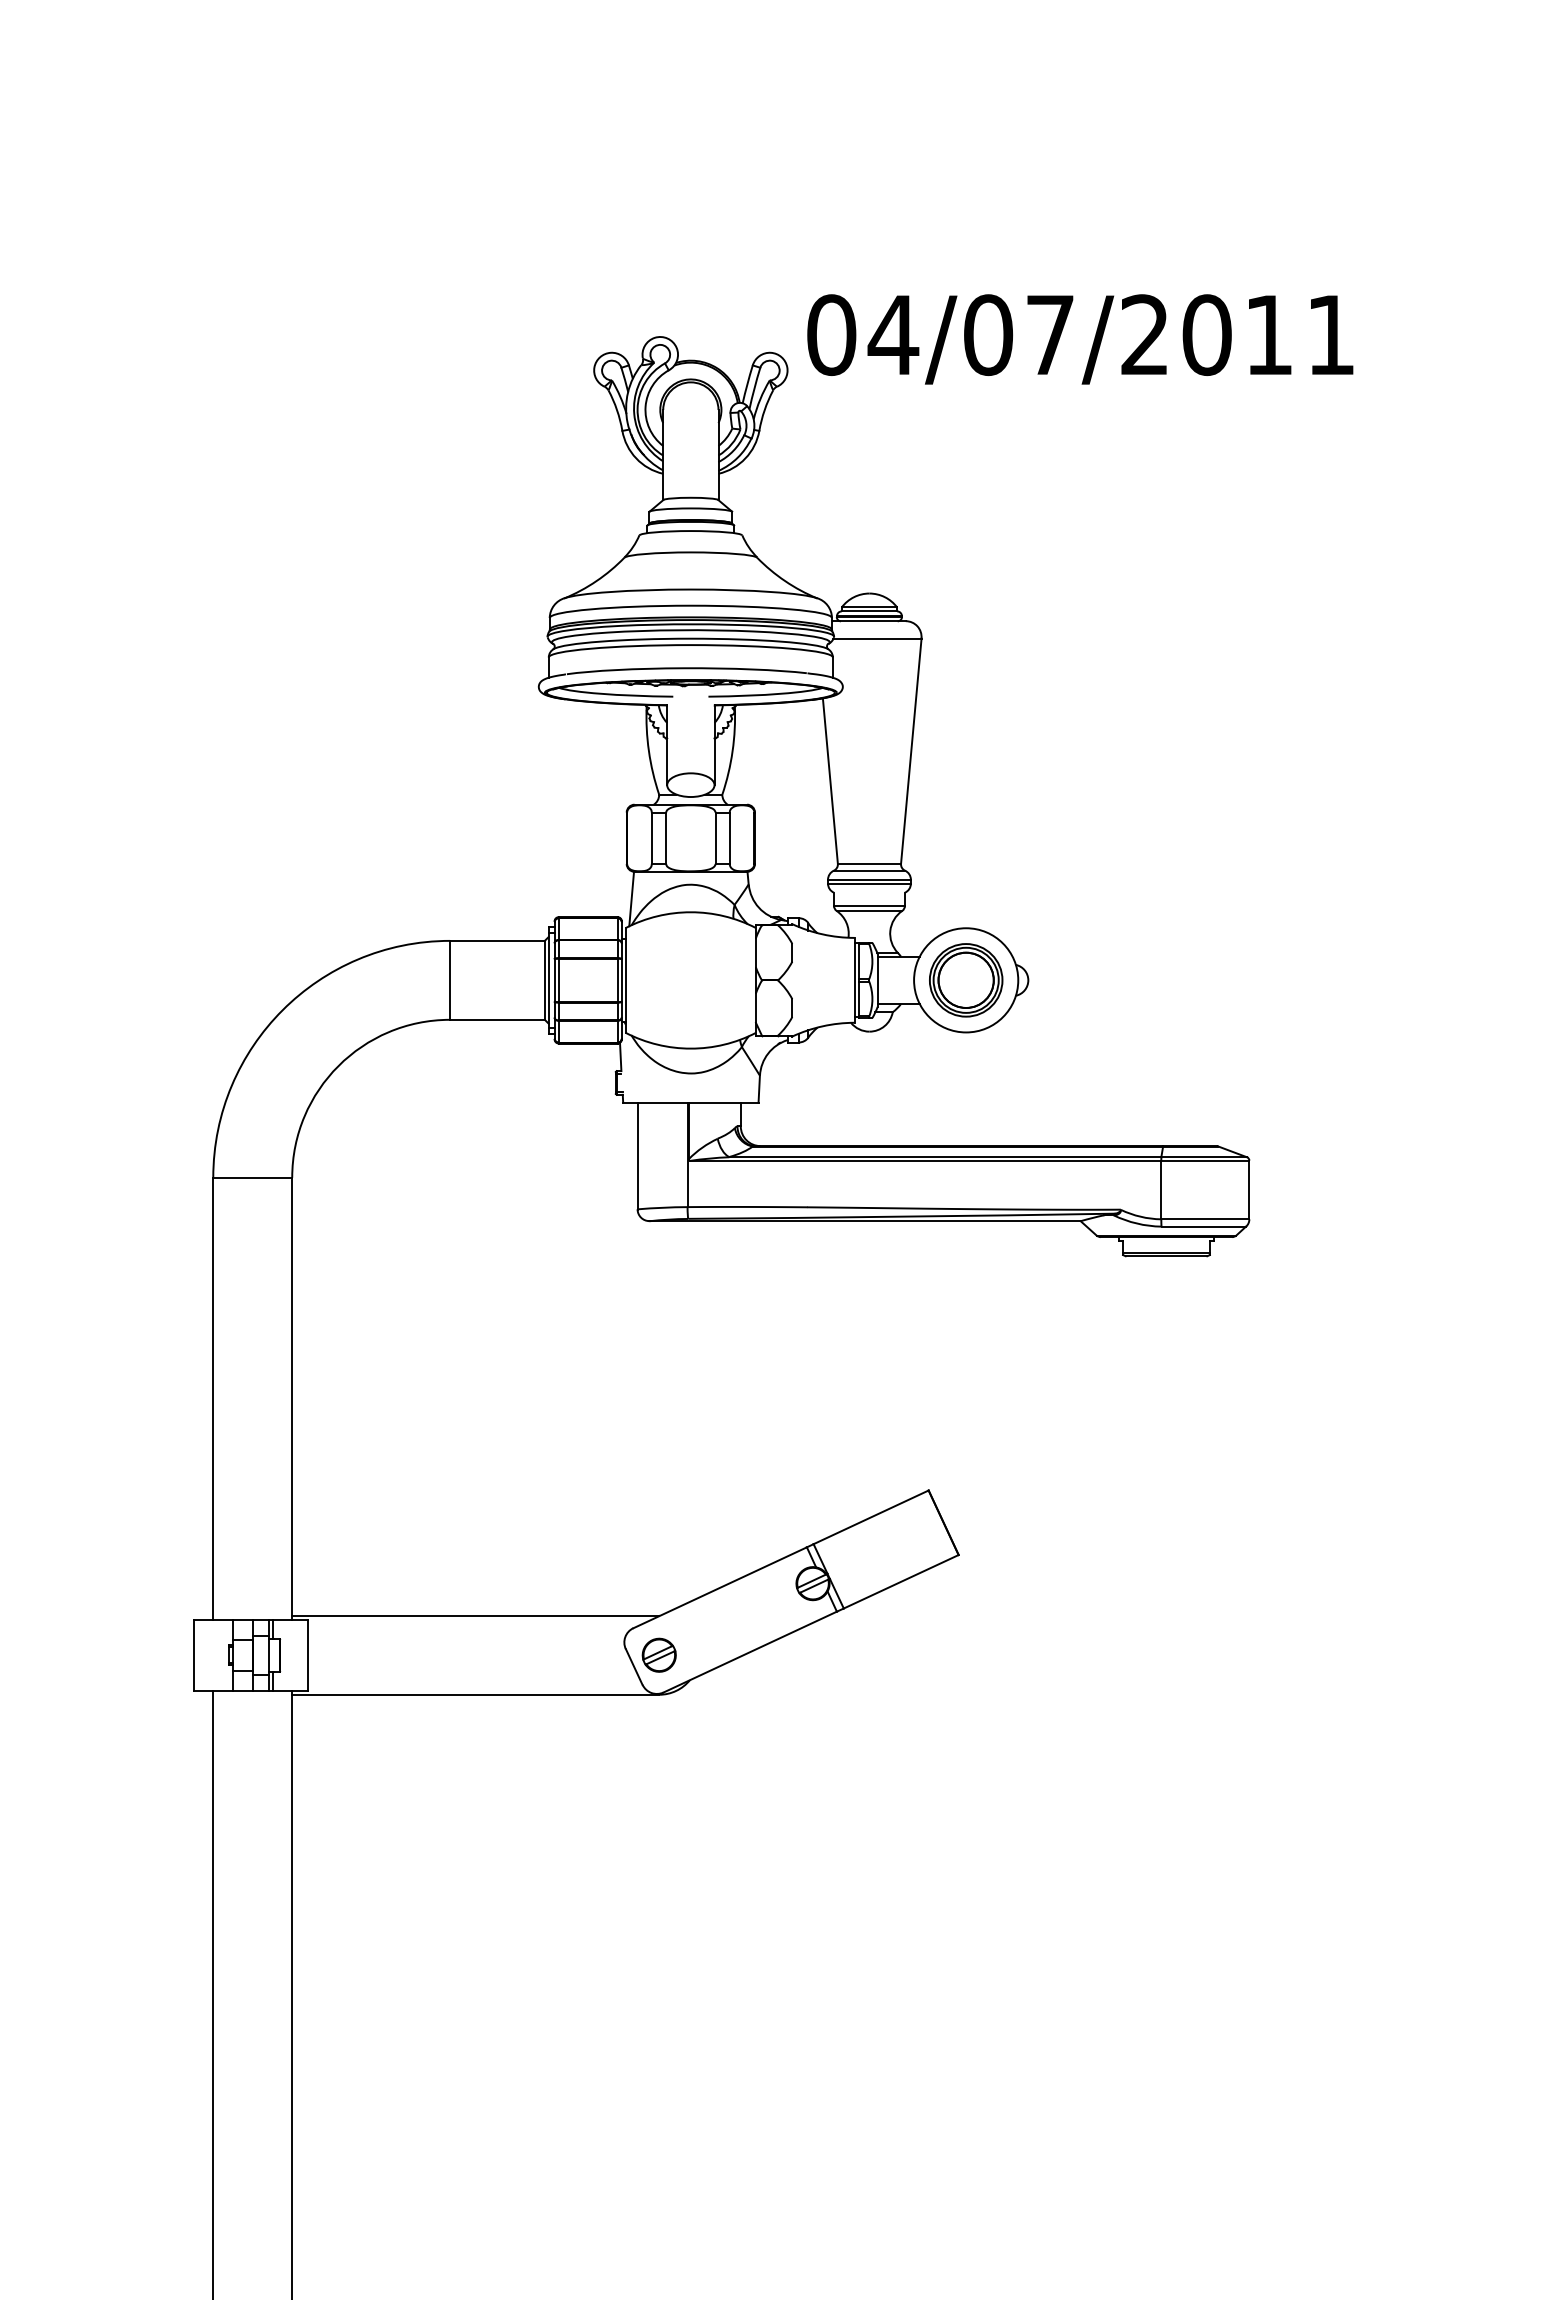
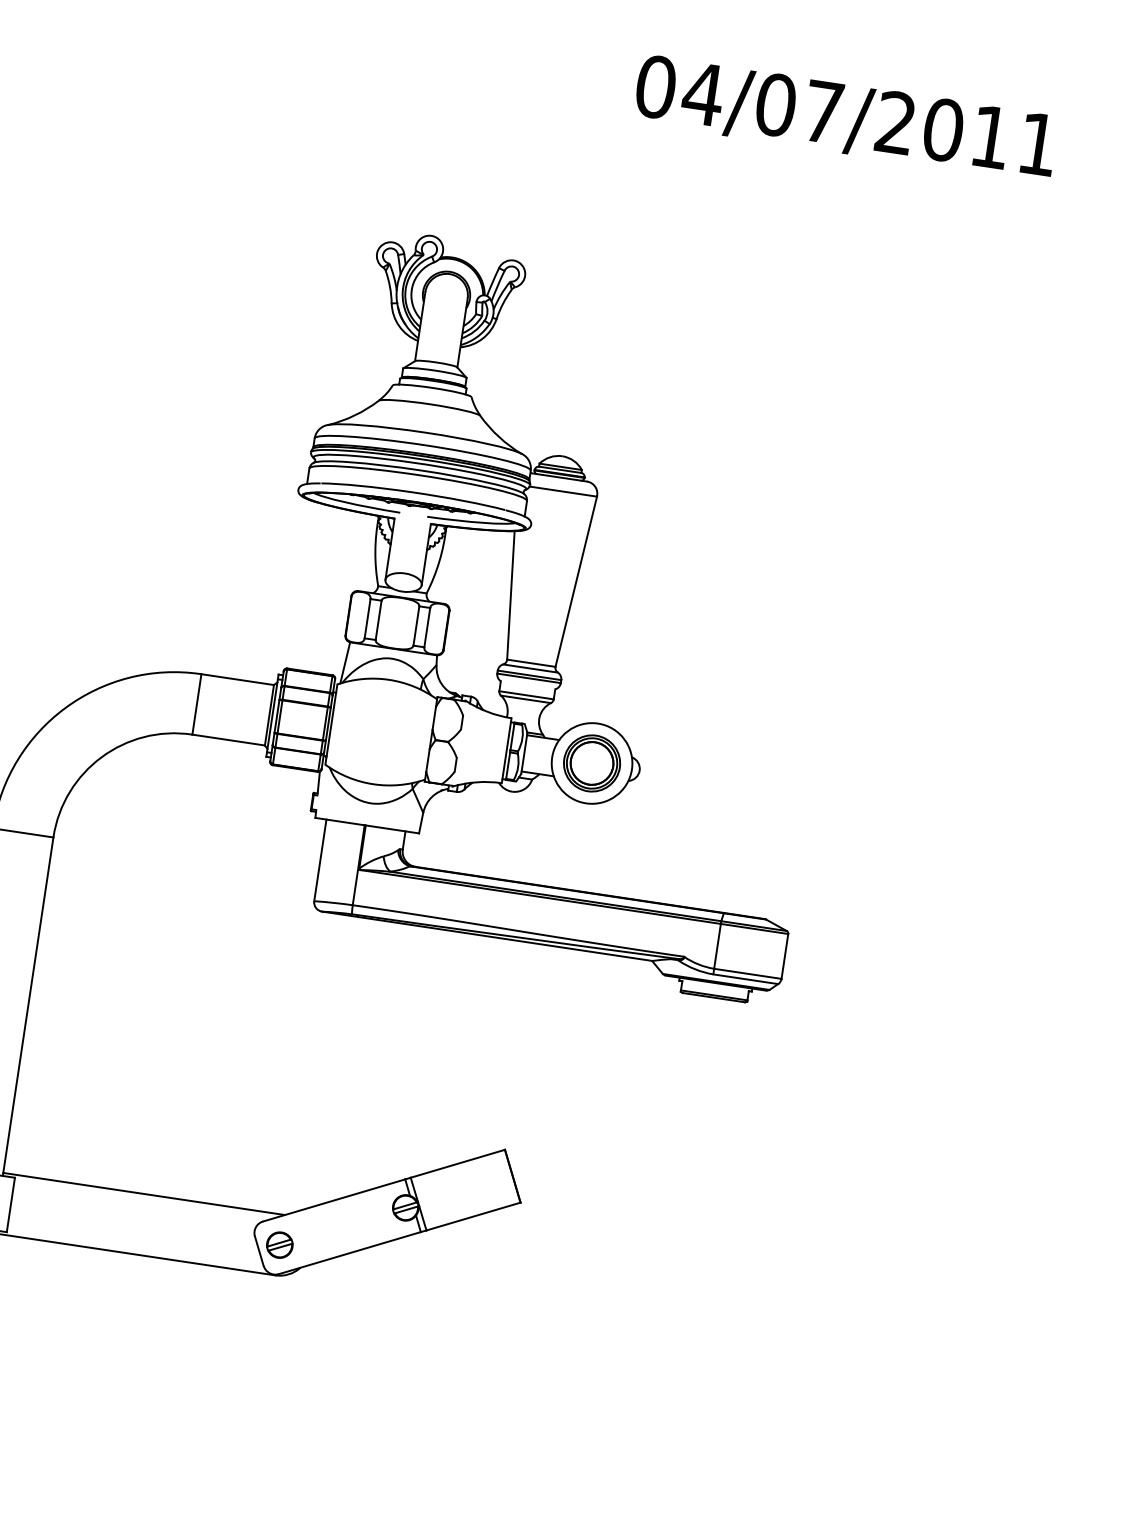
text: (1080, 339) -> (845, 118), moved

